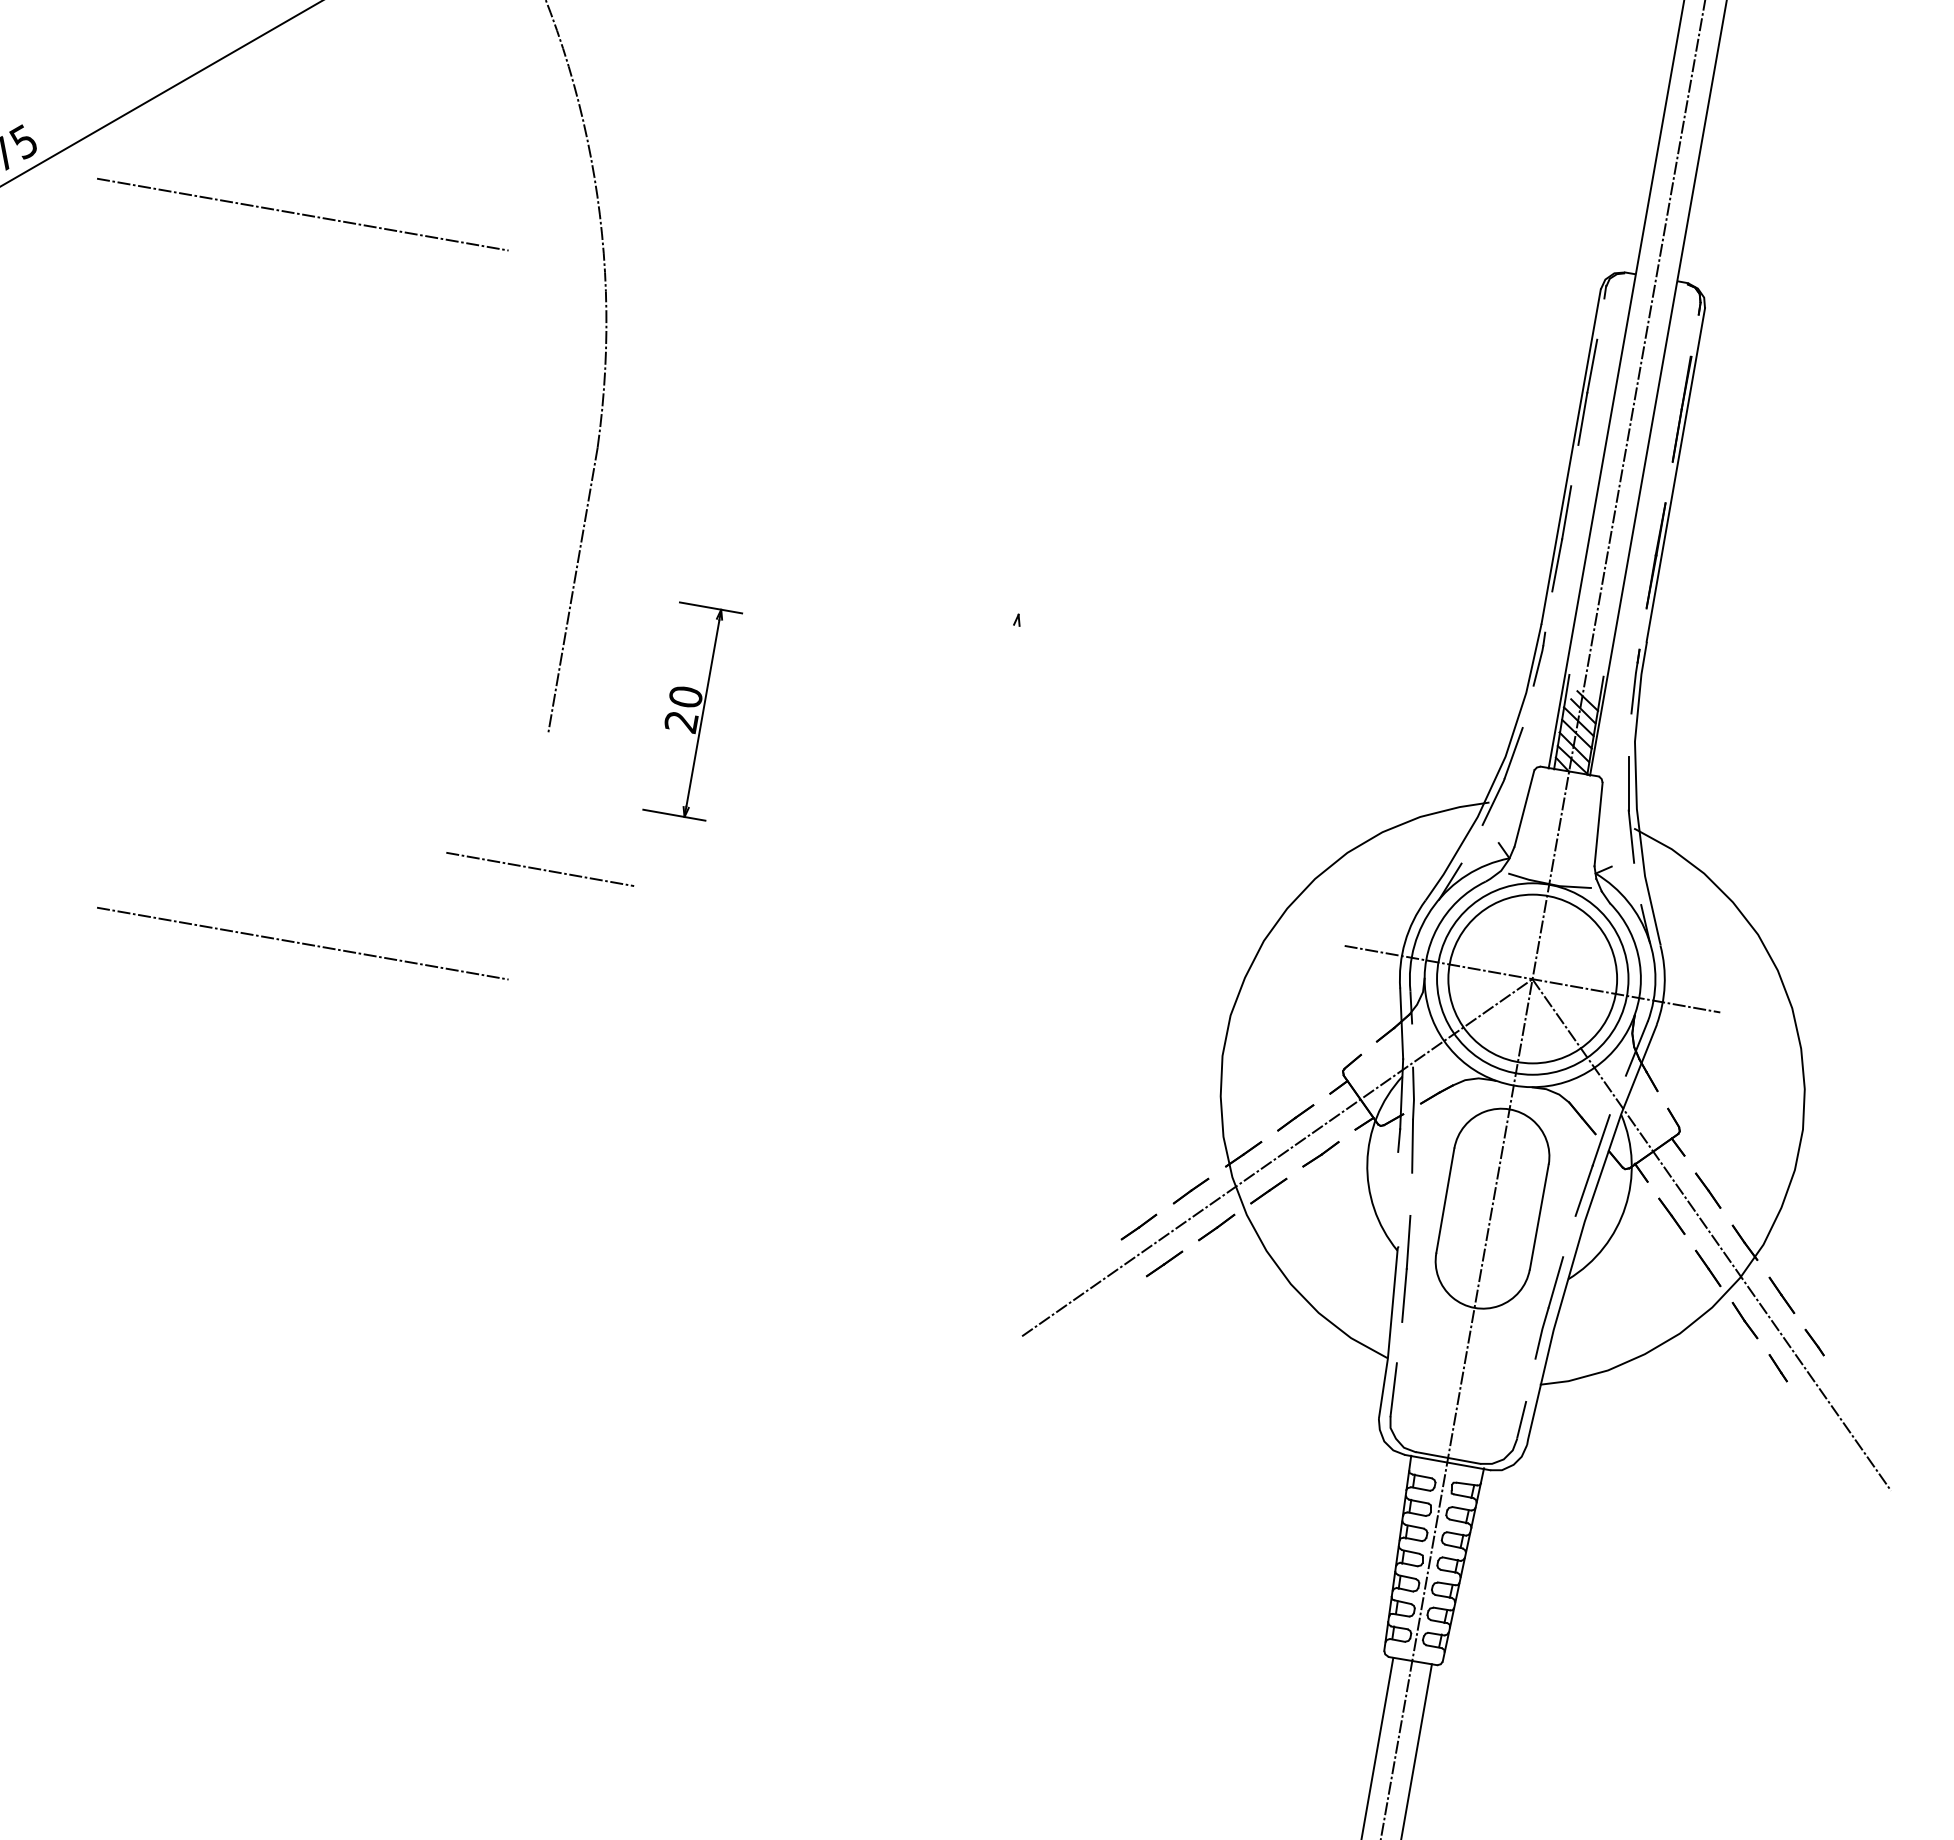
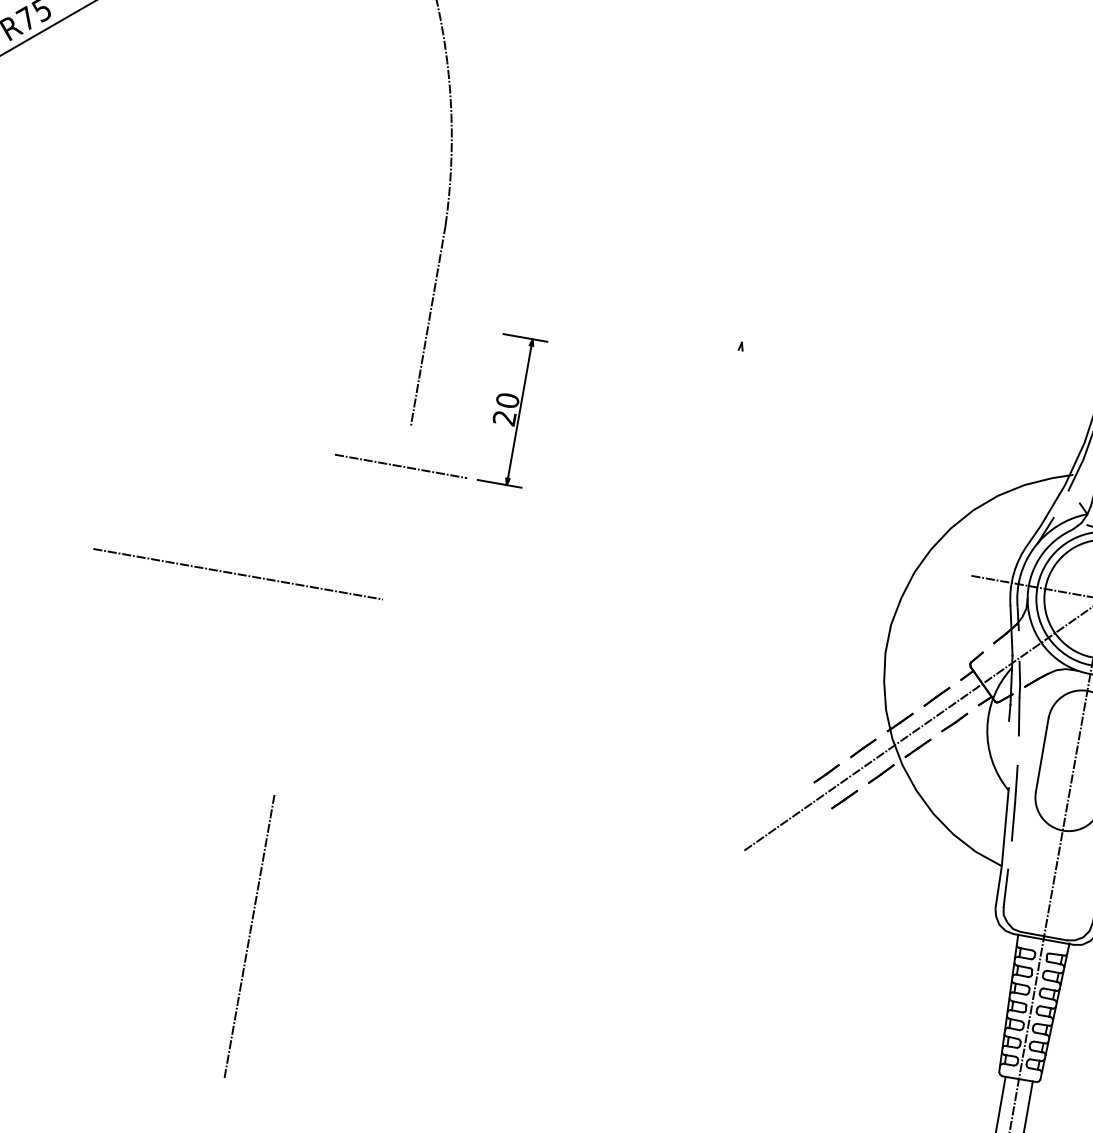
line: (302, 214) -> (237, 61), removed
line: (540, 869) -> (401, 466), moved
line: (318, 1456) -> (249, 935), added

